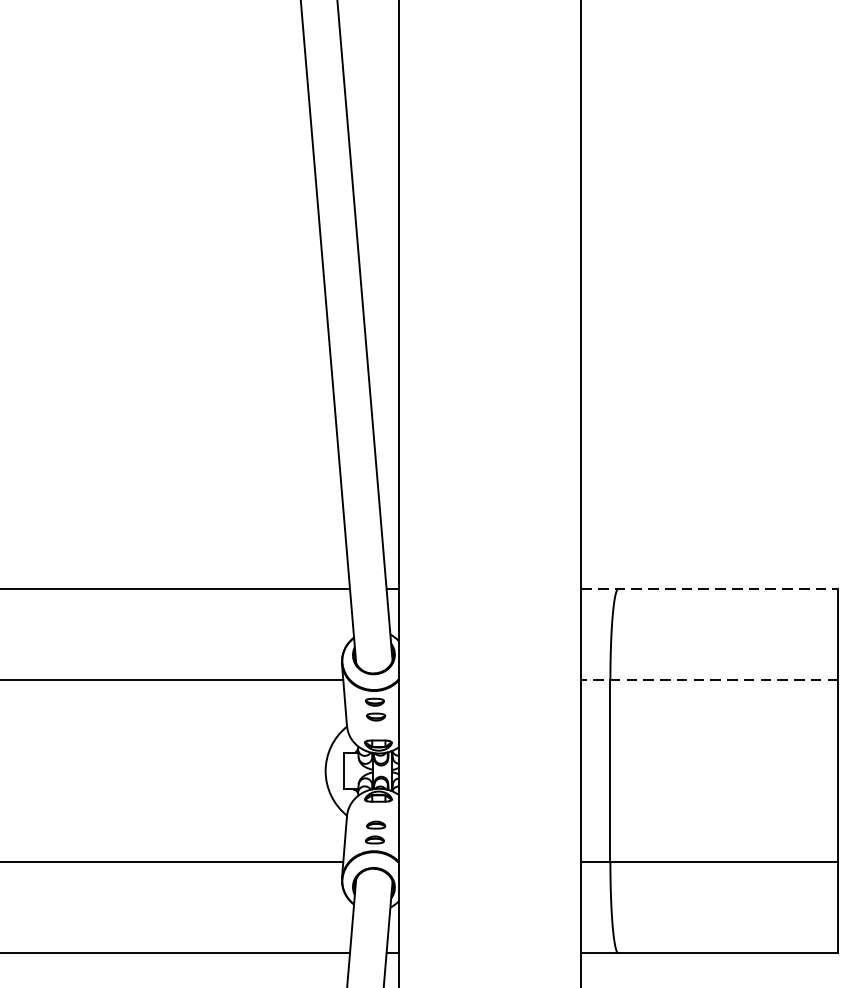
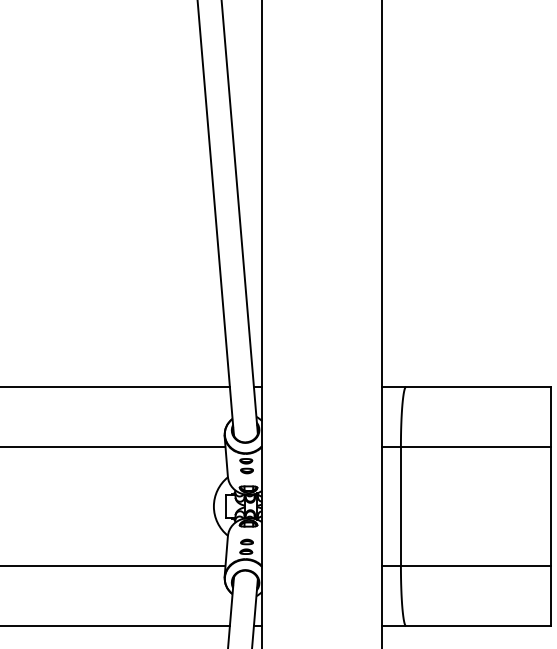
line: (710, 588) -> (466, 386), dashed -> solid
line: (708, 679) -> (465, 446), dashed -> solid

